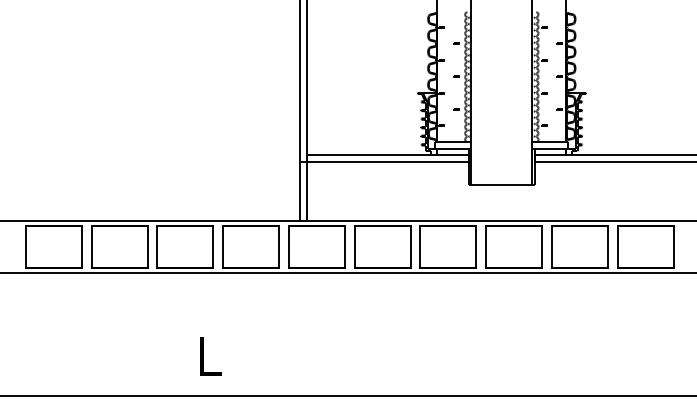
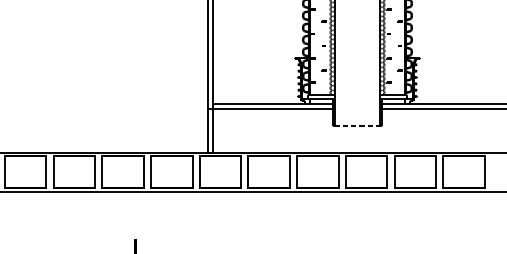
line: (502, 184) -> (357, 125), solid -> dashed

